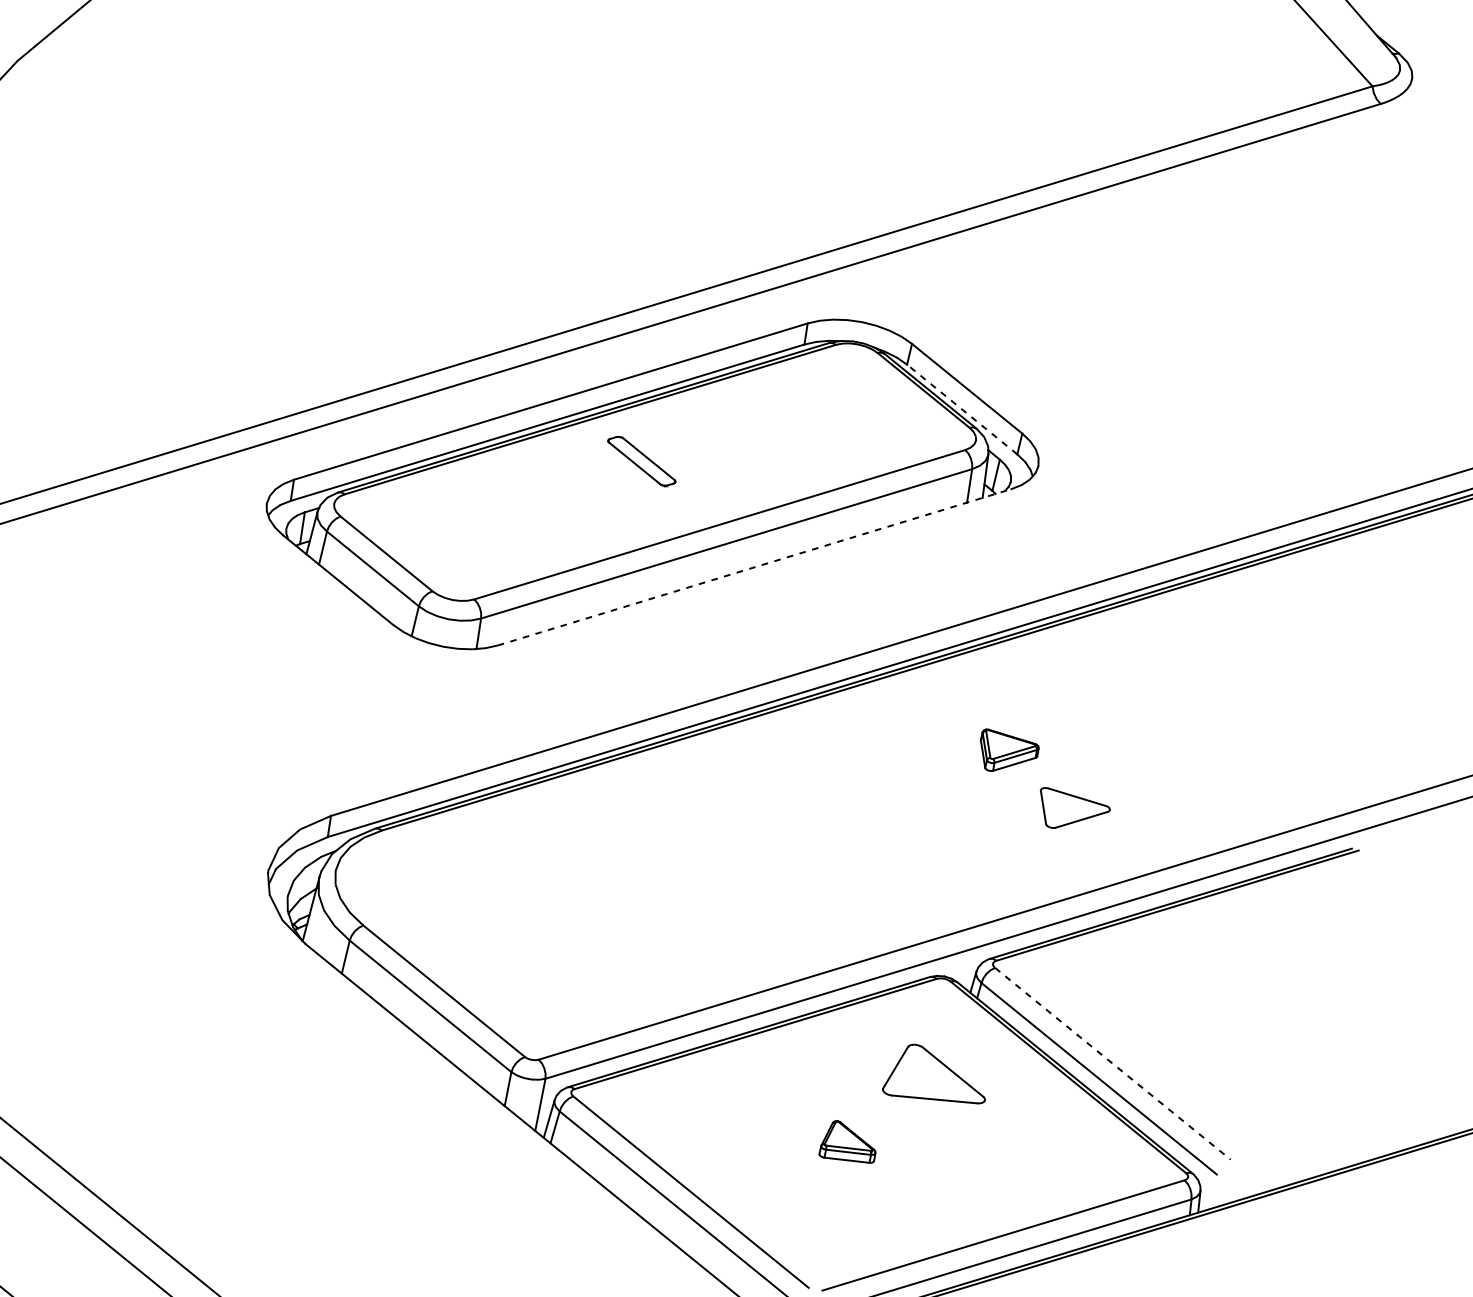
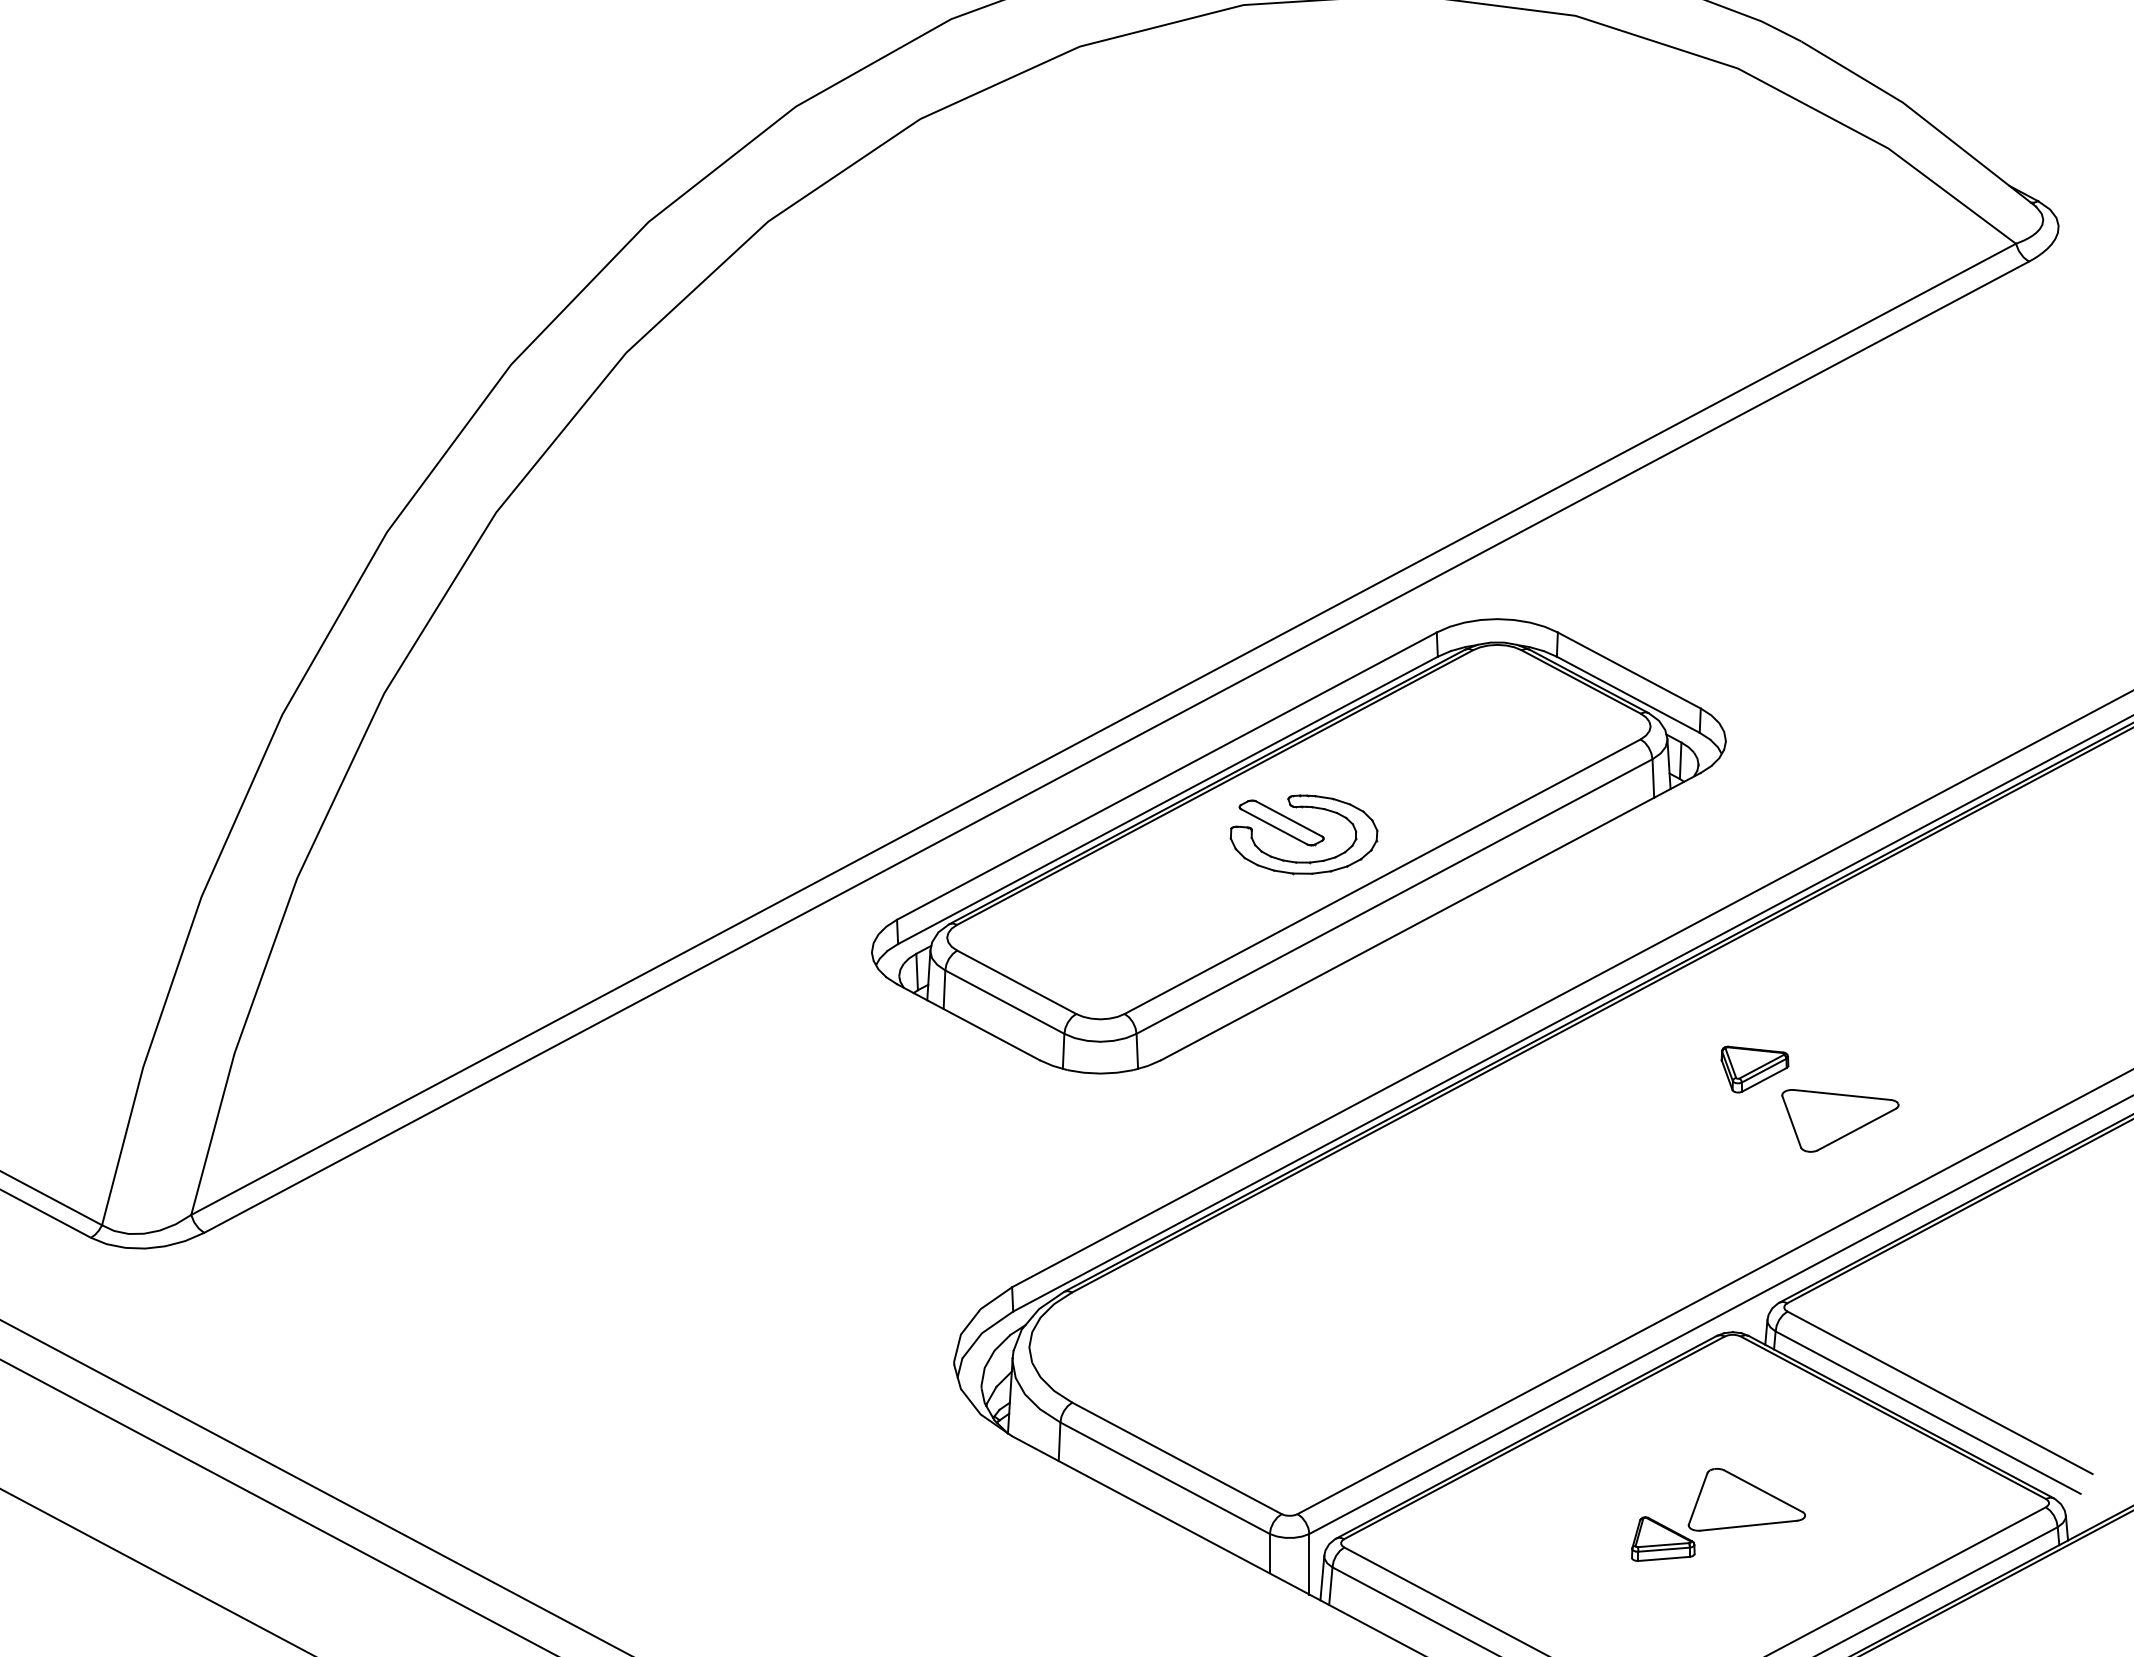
line: (962, 409) -> (1628, 694), dashed -> solid
part: (662, 452) -> (1302, 808), added
line: (754, 567) -> (1430, 916), dashed -> solid
part: (1073, 812) -> (1840, 1120), size x1.43
line: (1113, 1063) -> (1940, 1392), dashed -> solid
part: (937, 1076) -> (1746, 1499), moved

